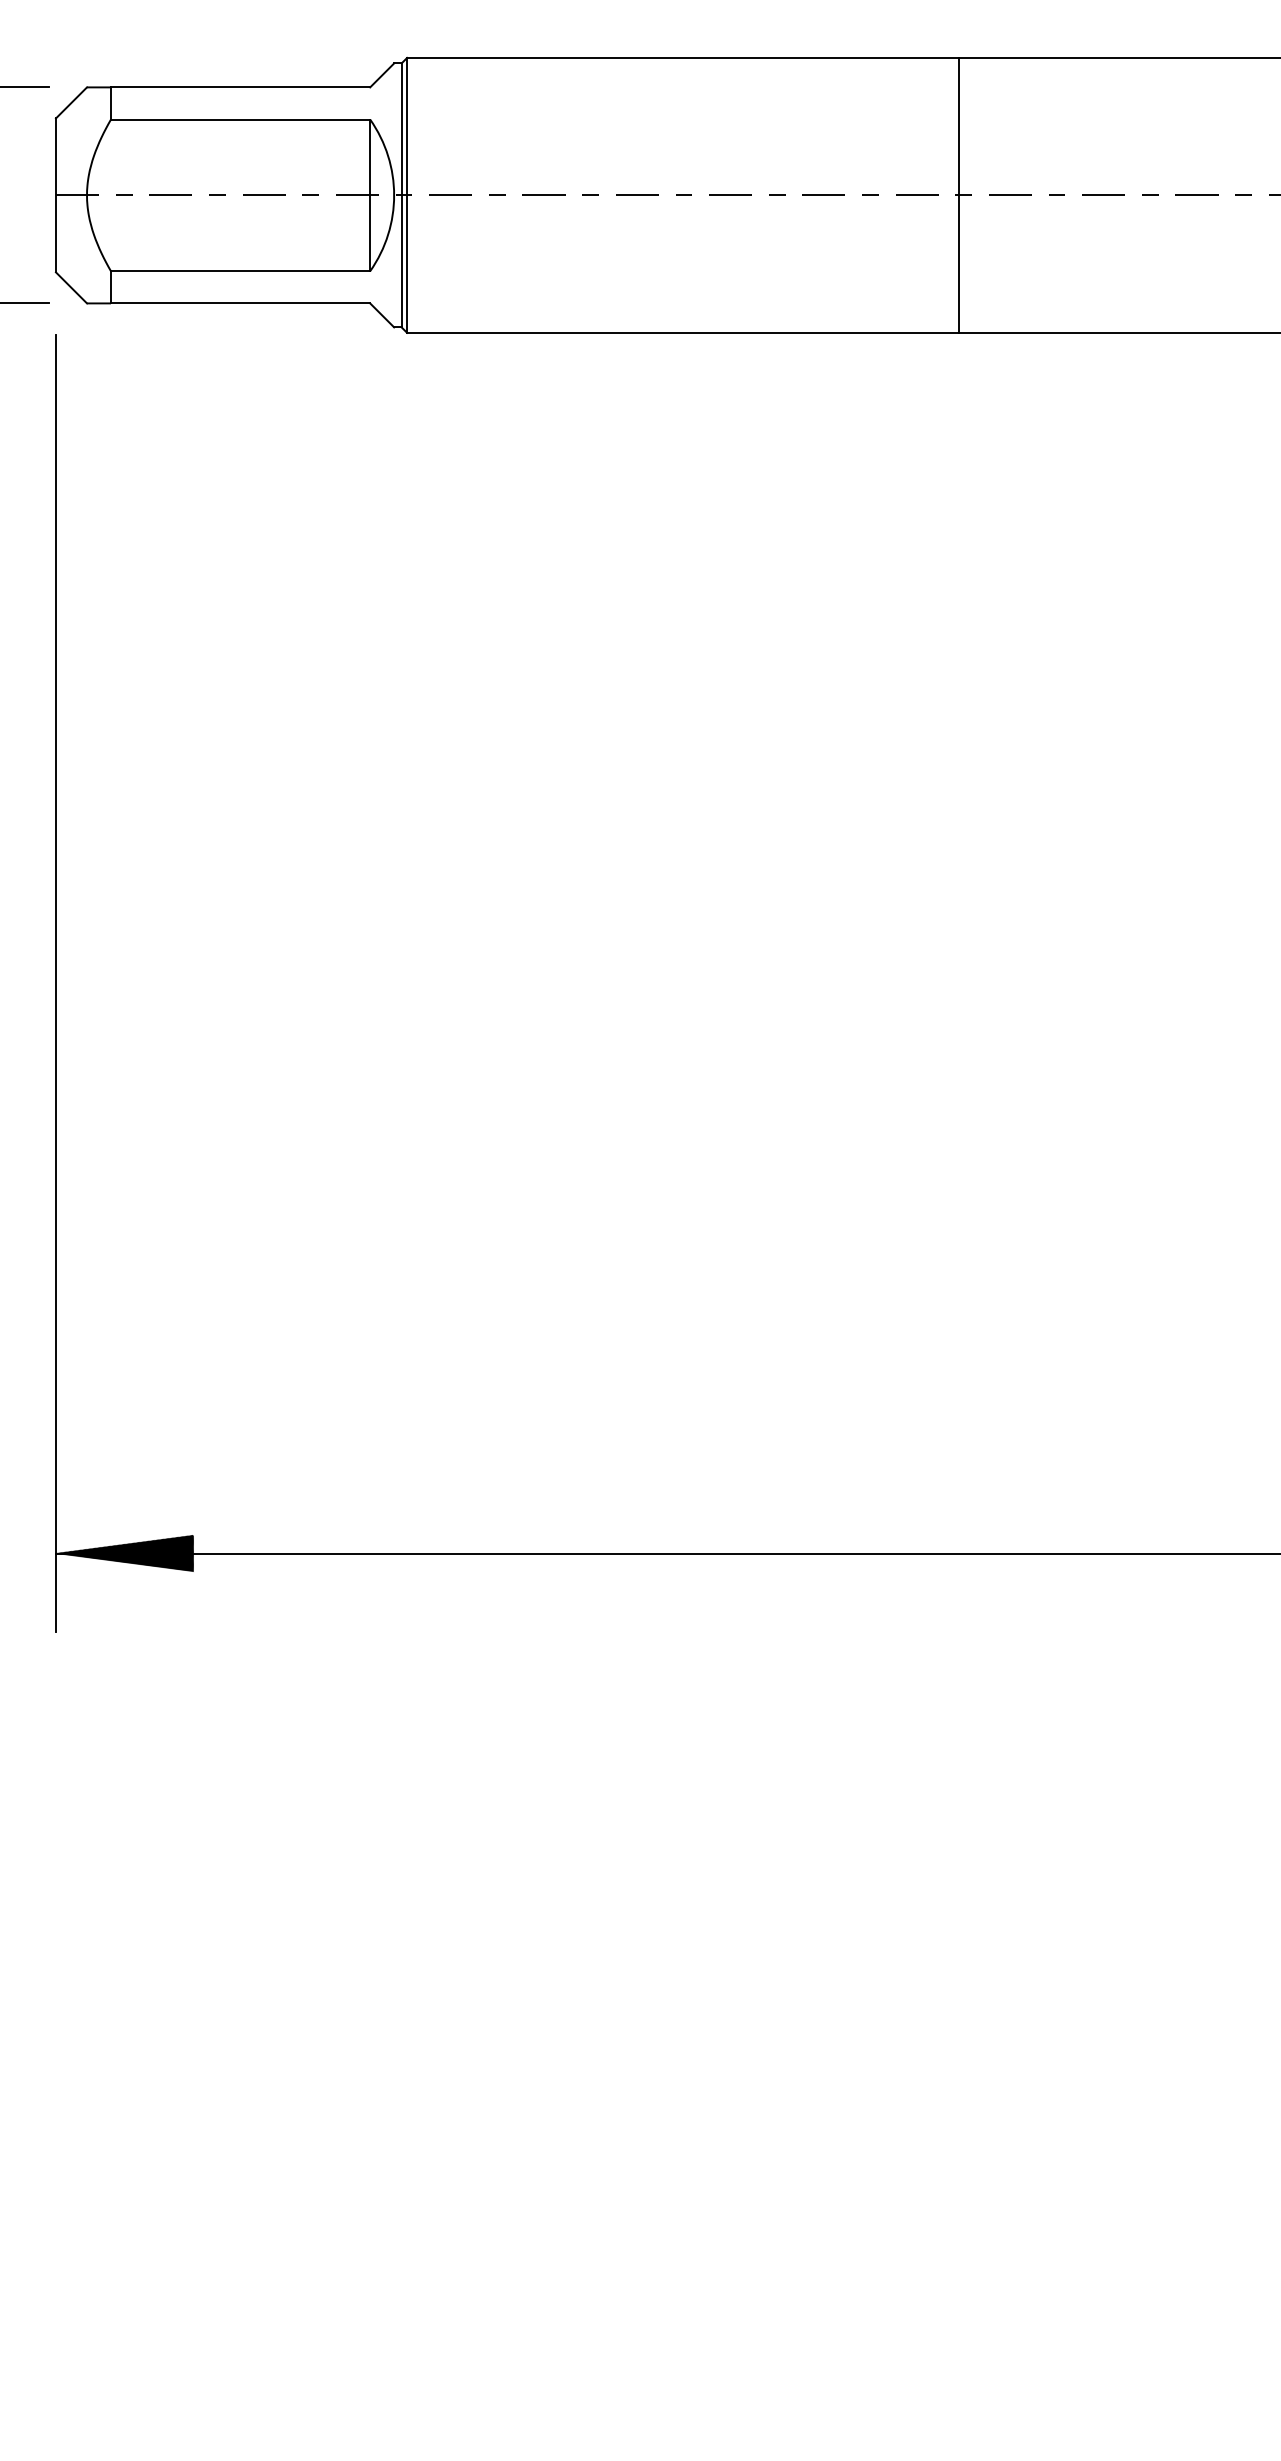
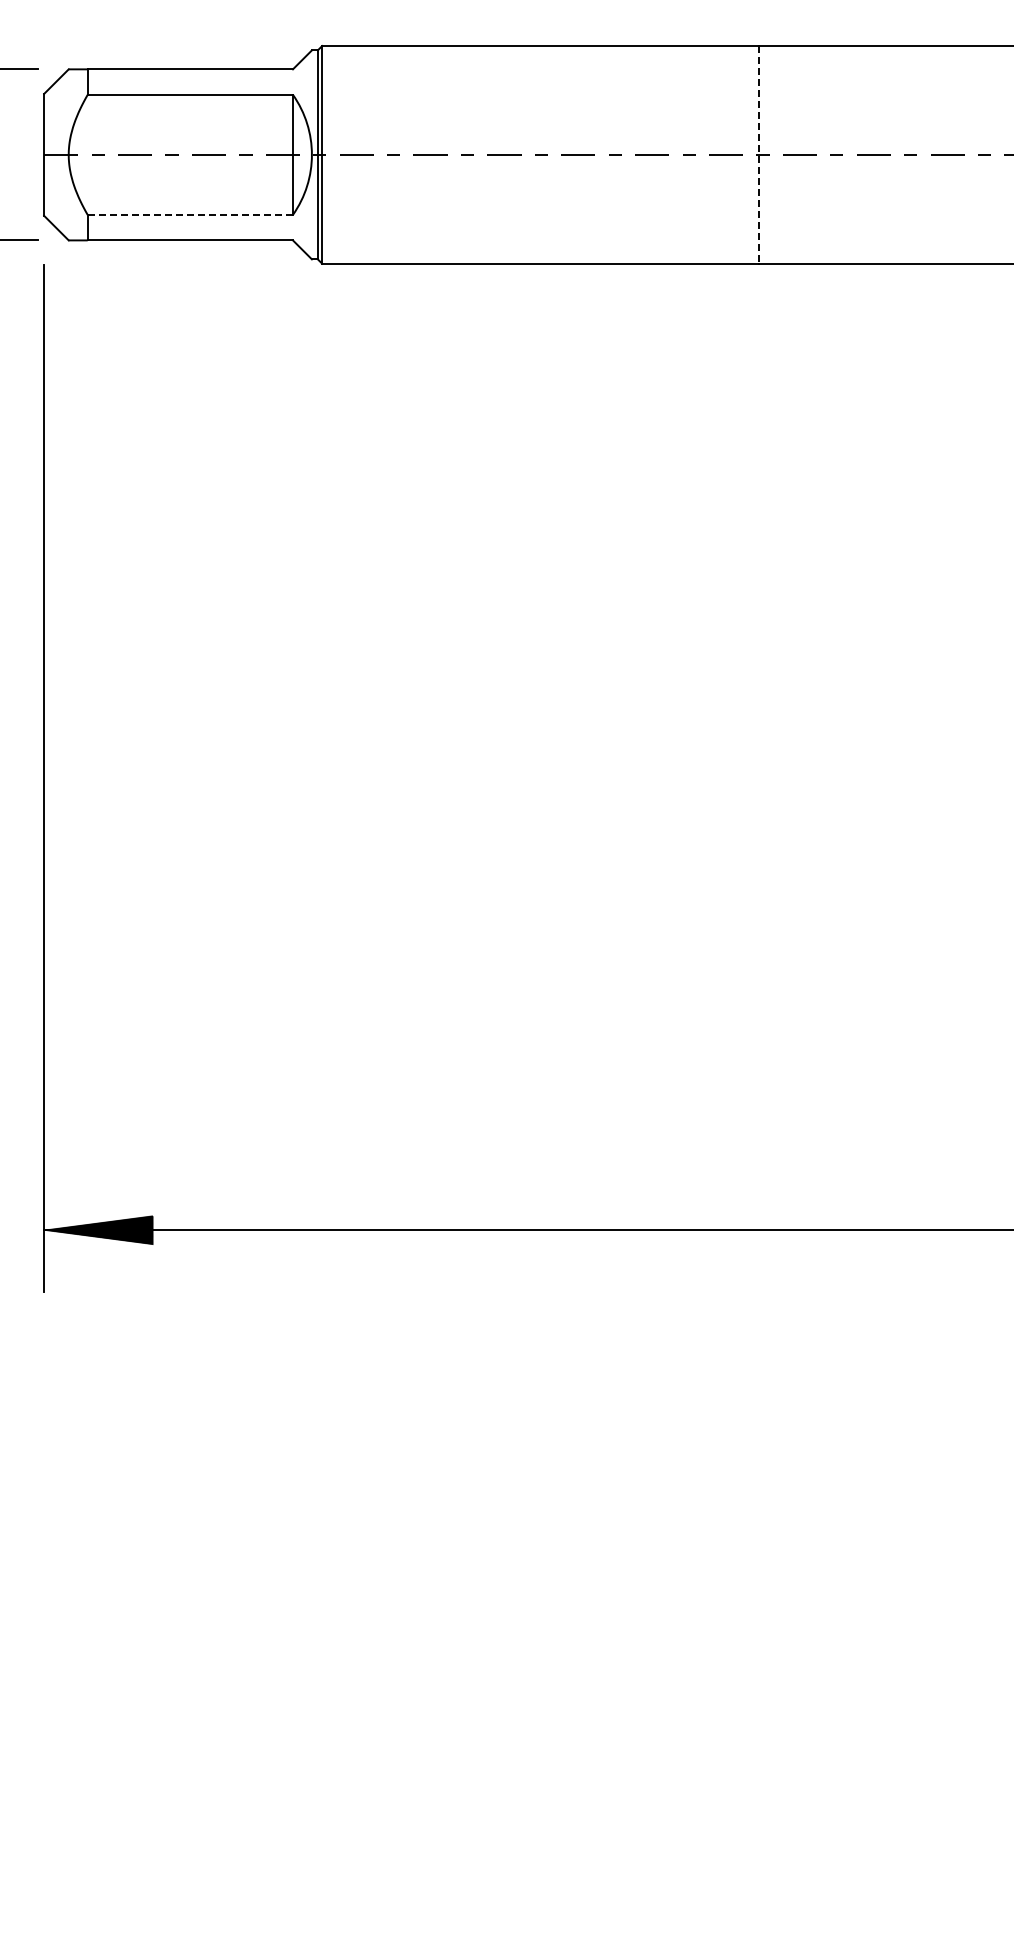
line: (959, 194) -> (759, 154), solid -> dashed
line: (240, 270) -> (190, 214), solid -> dashed

